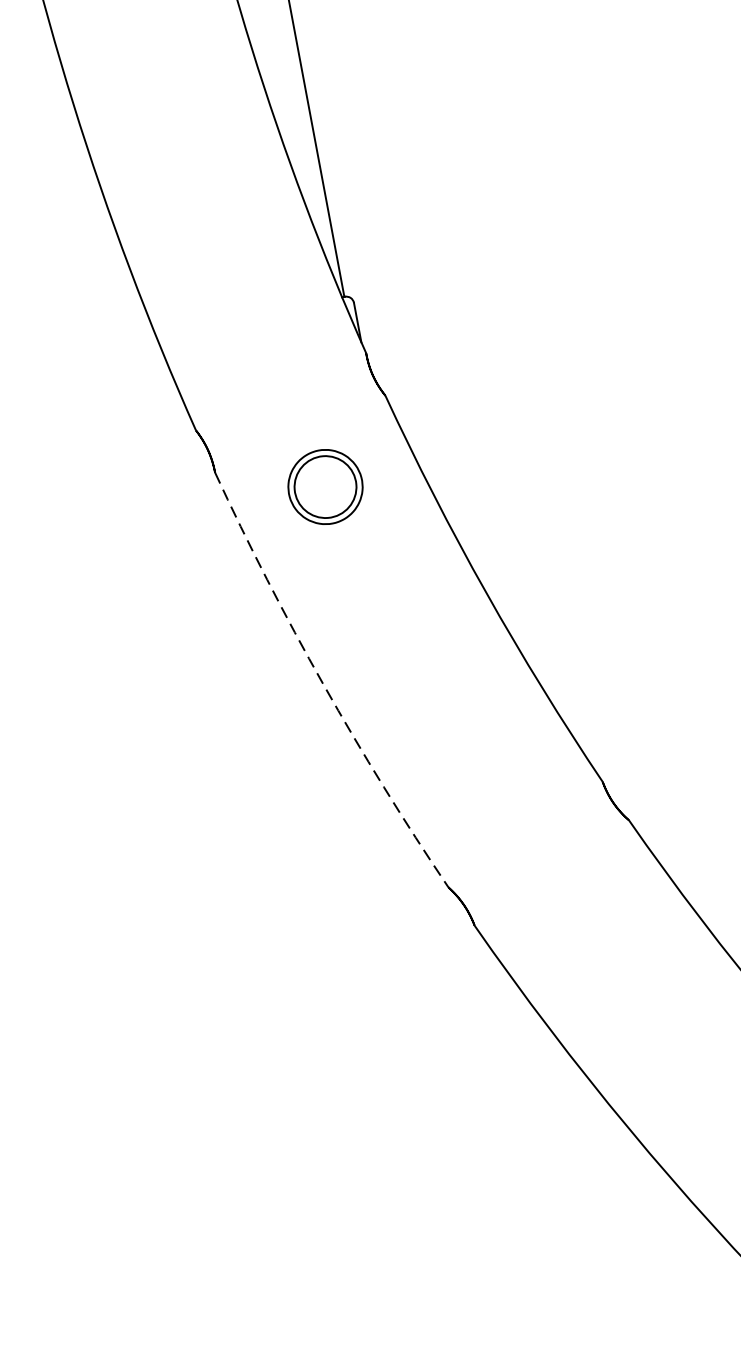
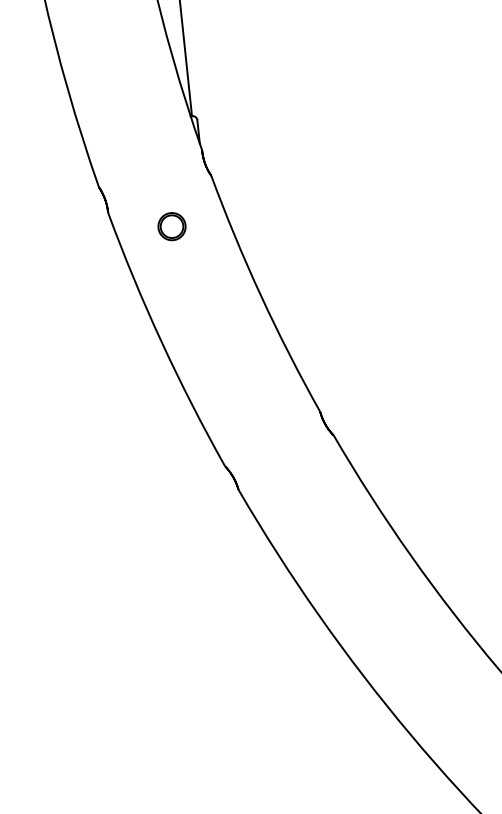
part: (324, 487) -> (171, 226), size x0.62
arc: (323, 684) -> (161, 341), dashed -> solid

